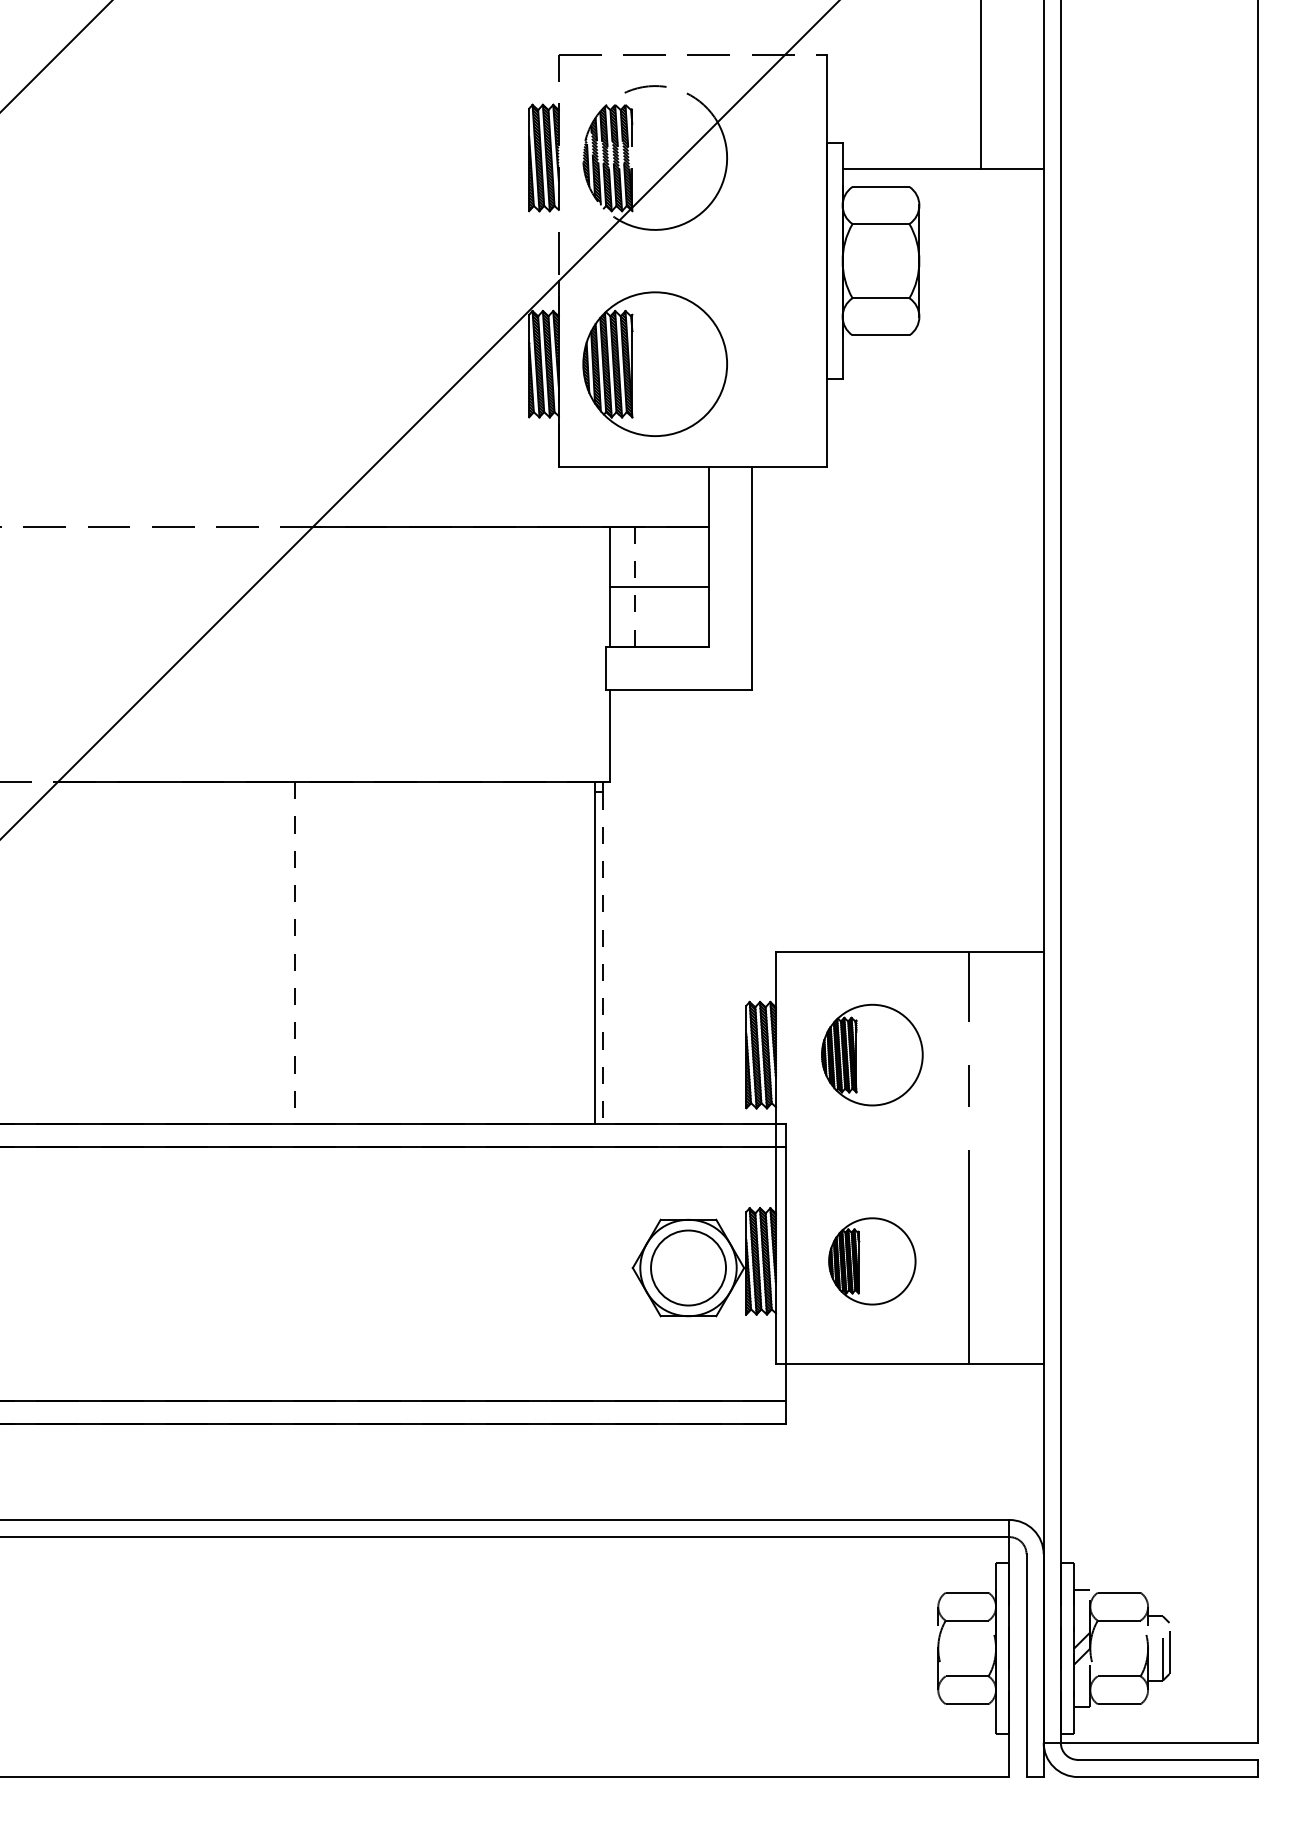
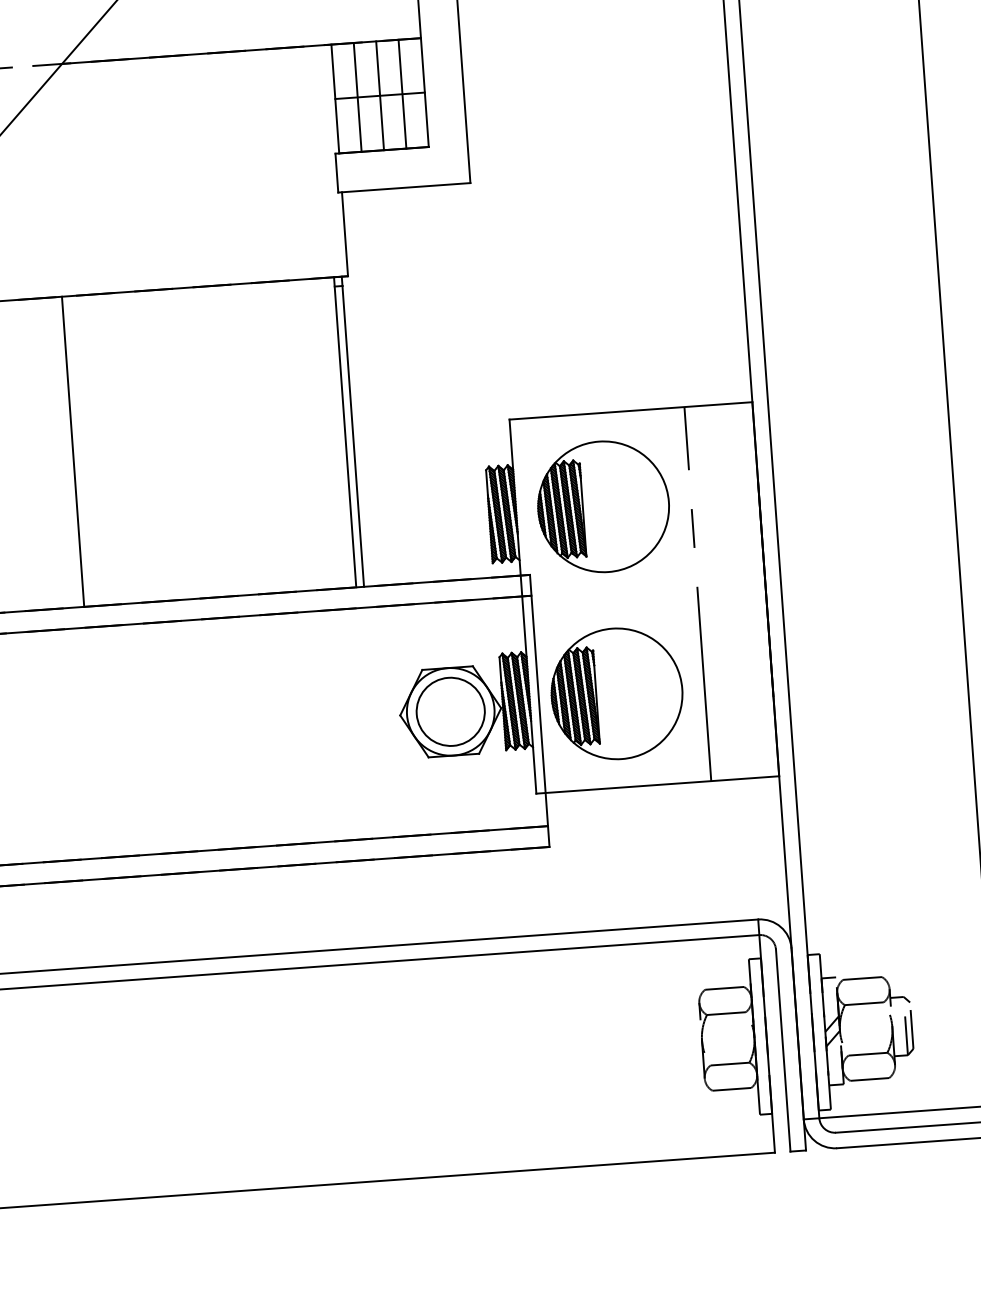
line: (634, 586) -> (357, 97), dashed -> solid
line: (659, 586) -> (380, 95), added
line: (684, 586) -> (402, 93), added
line: (294, 953) -> (72, 452), dashed -> solid
line: (603, 958) -> (353, 436), dashed -> solid
part: (872, 1054) -> (603, 506), size x1.43
part: (872, 1261) -> (617, 693), size x1.67

